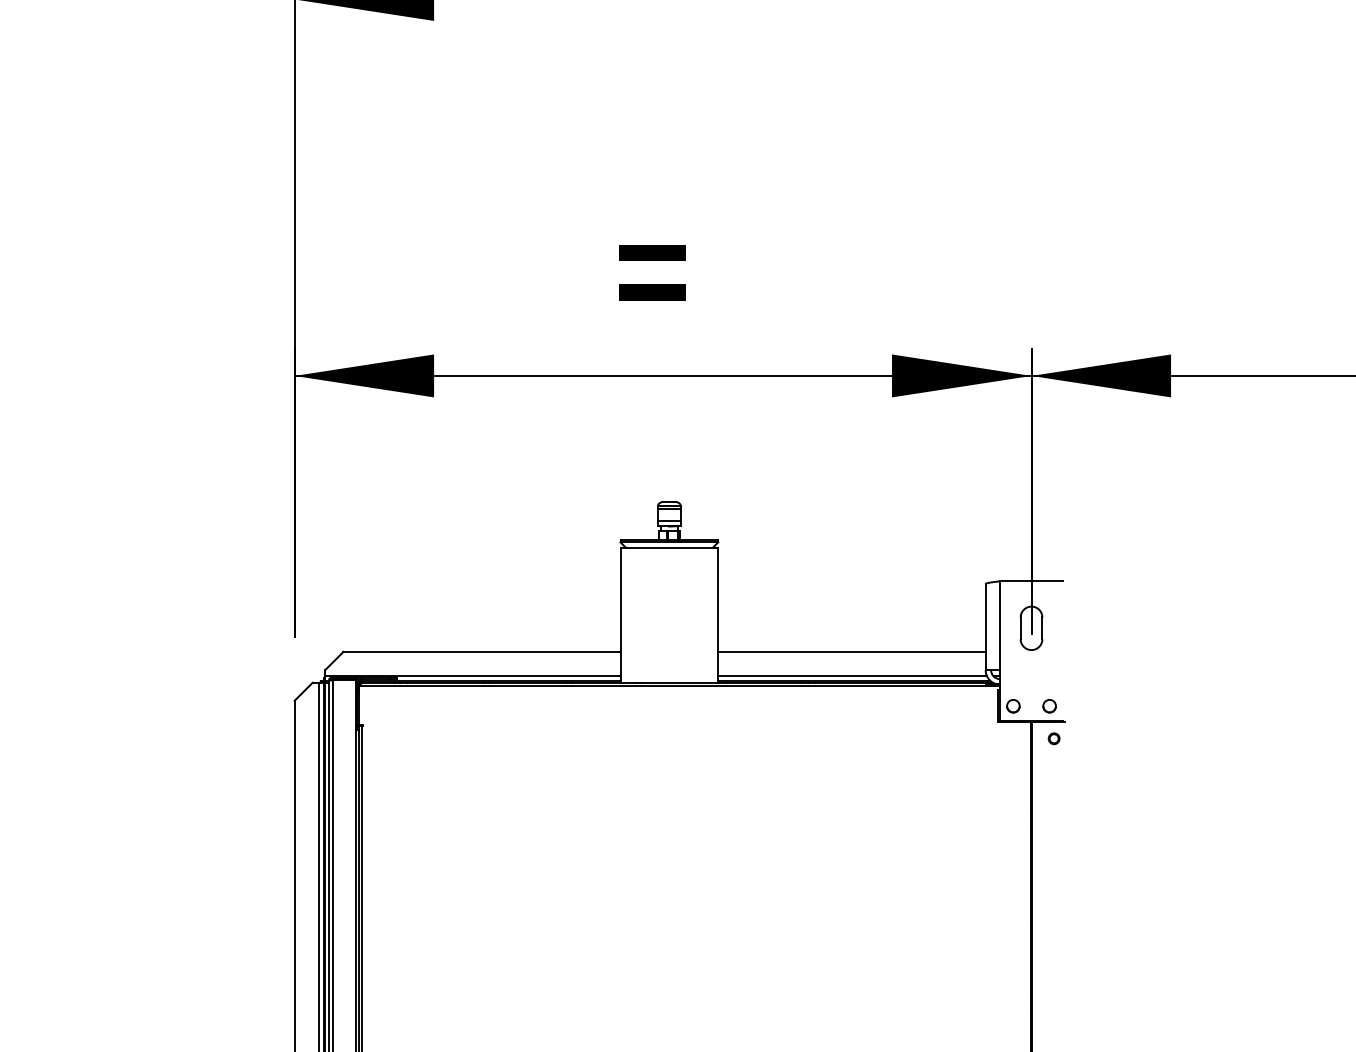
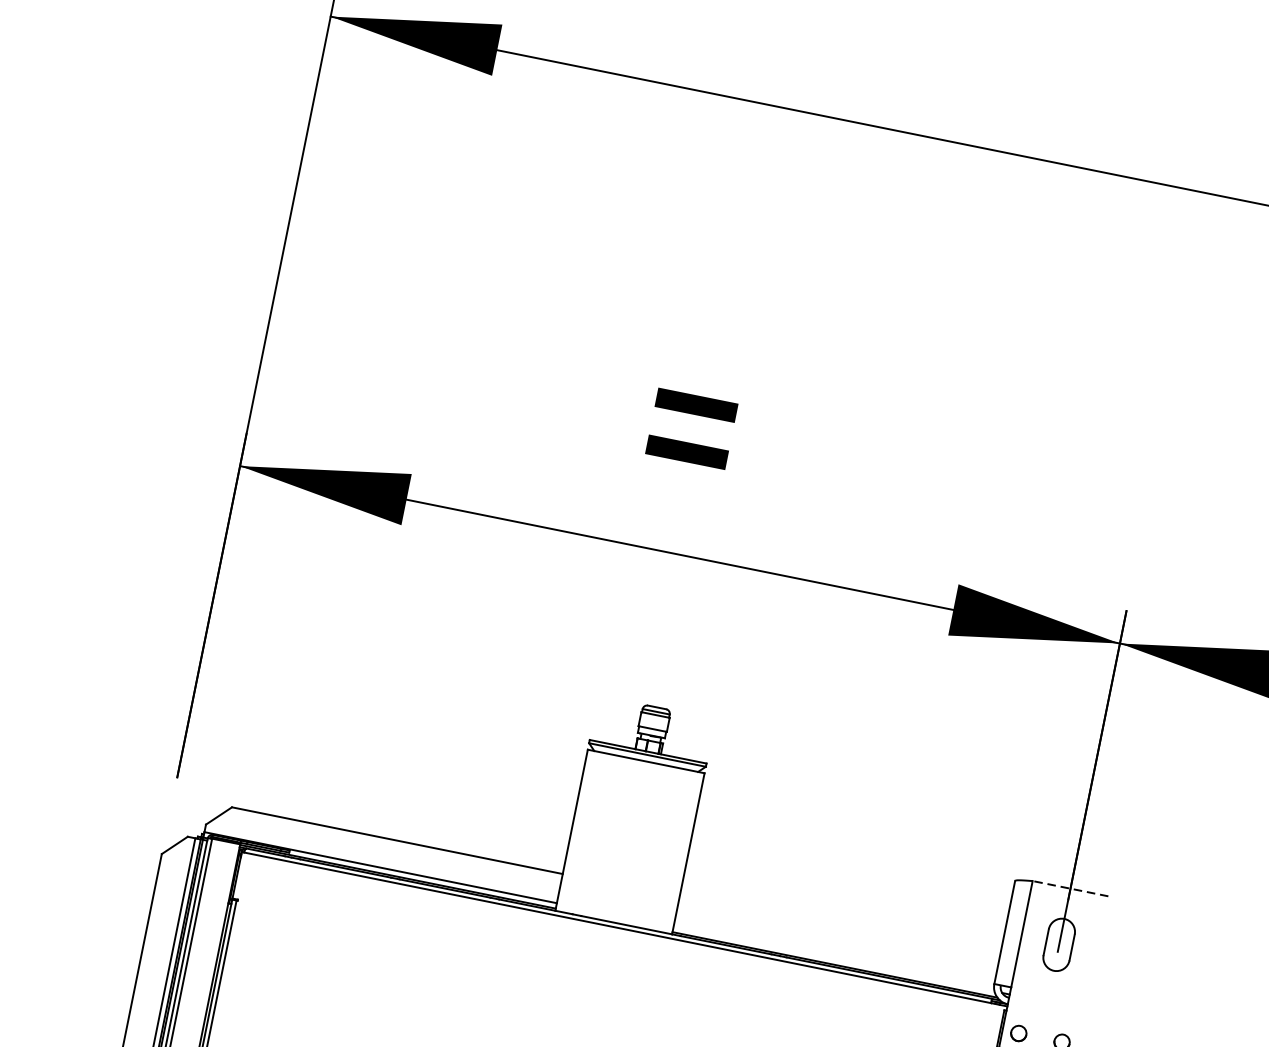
line: (1031, 581) -> (1070, 888), solid -> dashed
line: (851, 651) -> (838, 929), removed
line: (852, 676) -> (833, 959), removed

